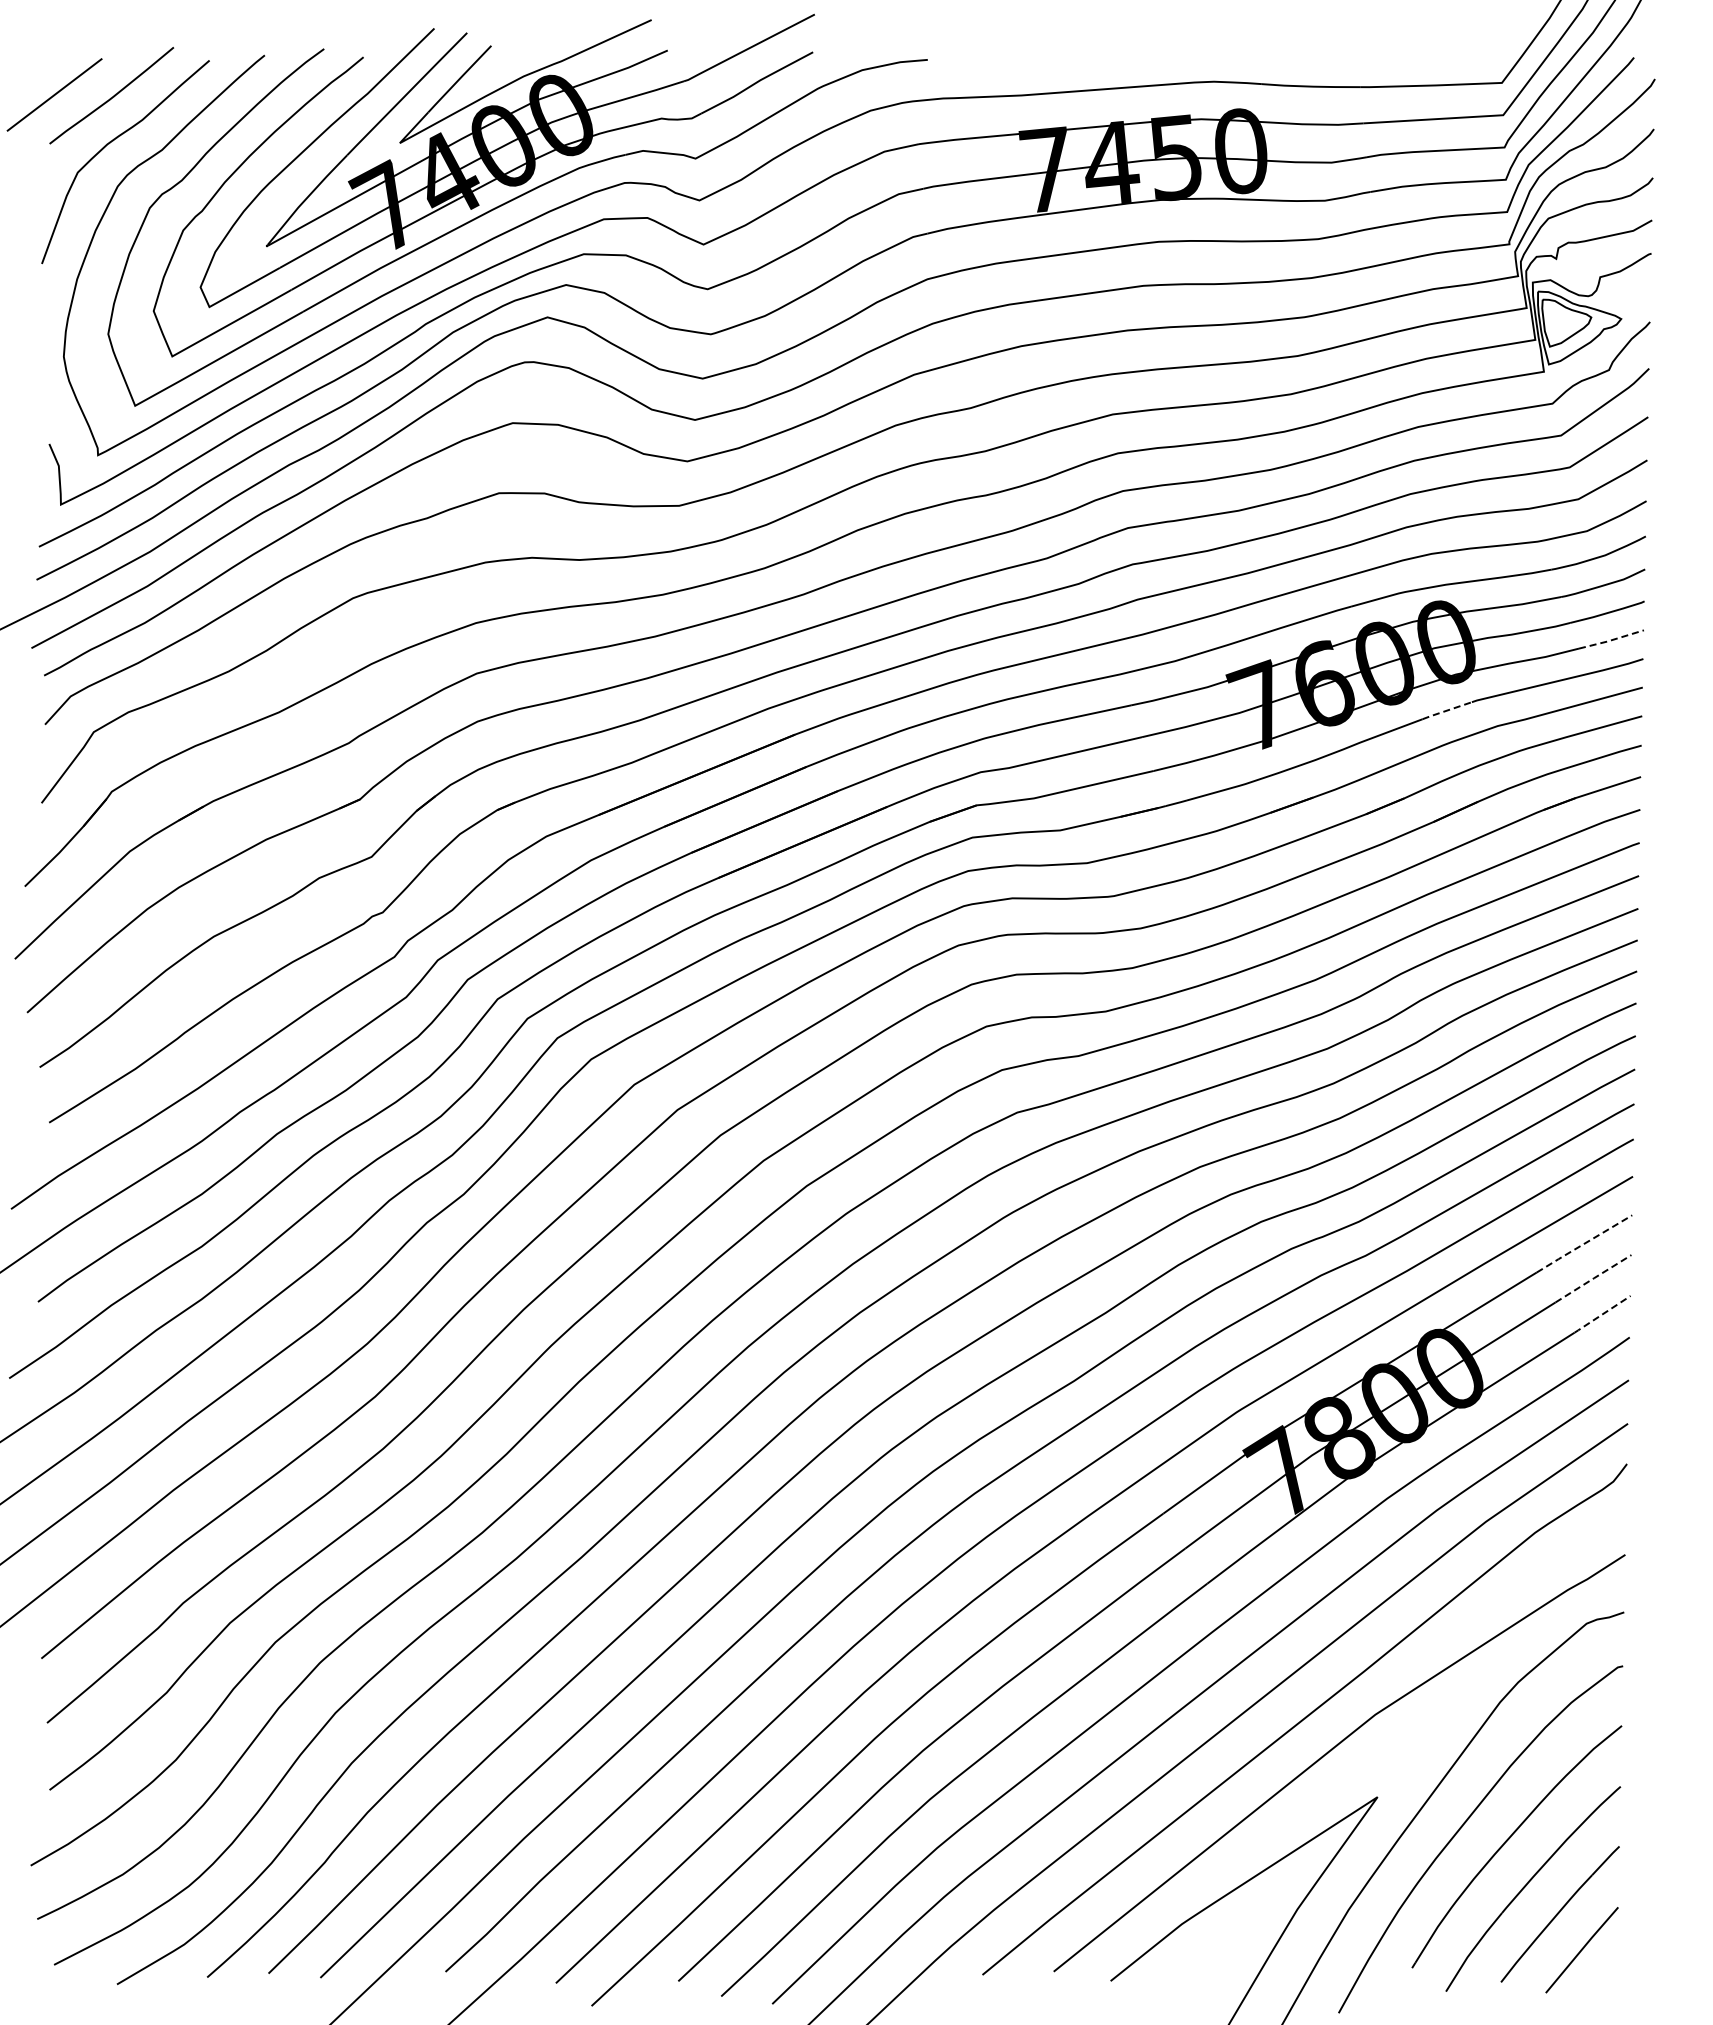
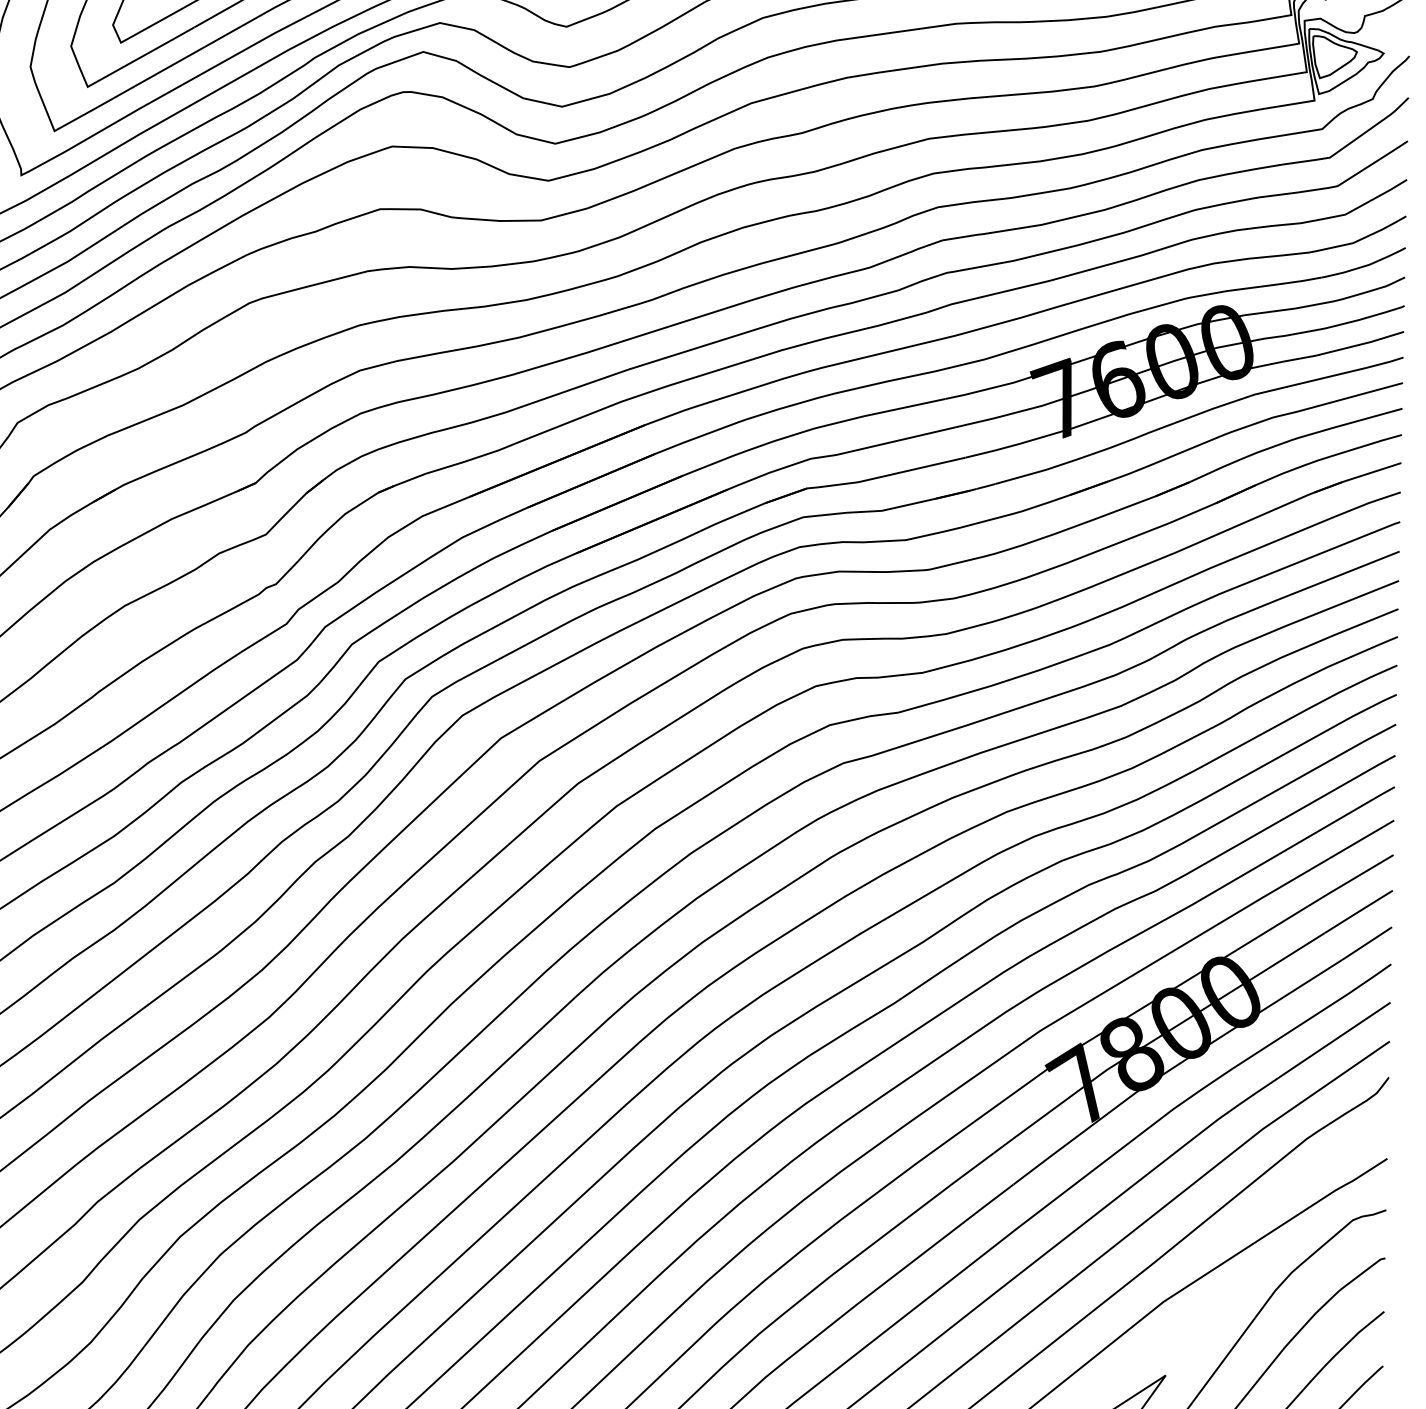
line: (1610, 640) -> (1374, 340), dashed -> solid
line: (1446, 710) -> (1227, 403), dashed -> solid
line: (1584, 1243) -> (1350, 880), dashed -> solid
line: (1593, 1278) -> (1358, 911), dashed -> solid
line: (1602, 1314) -> (1366, 943), dashed -> solid

